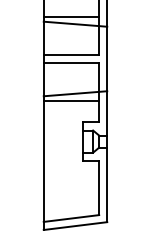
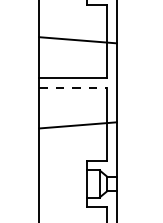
line: (71, 17) -> (73, 32), removed
line: (71, 63) -> (73, 88), solid -> dashed
line: (71, 100) -> (73, 133), removed

